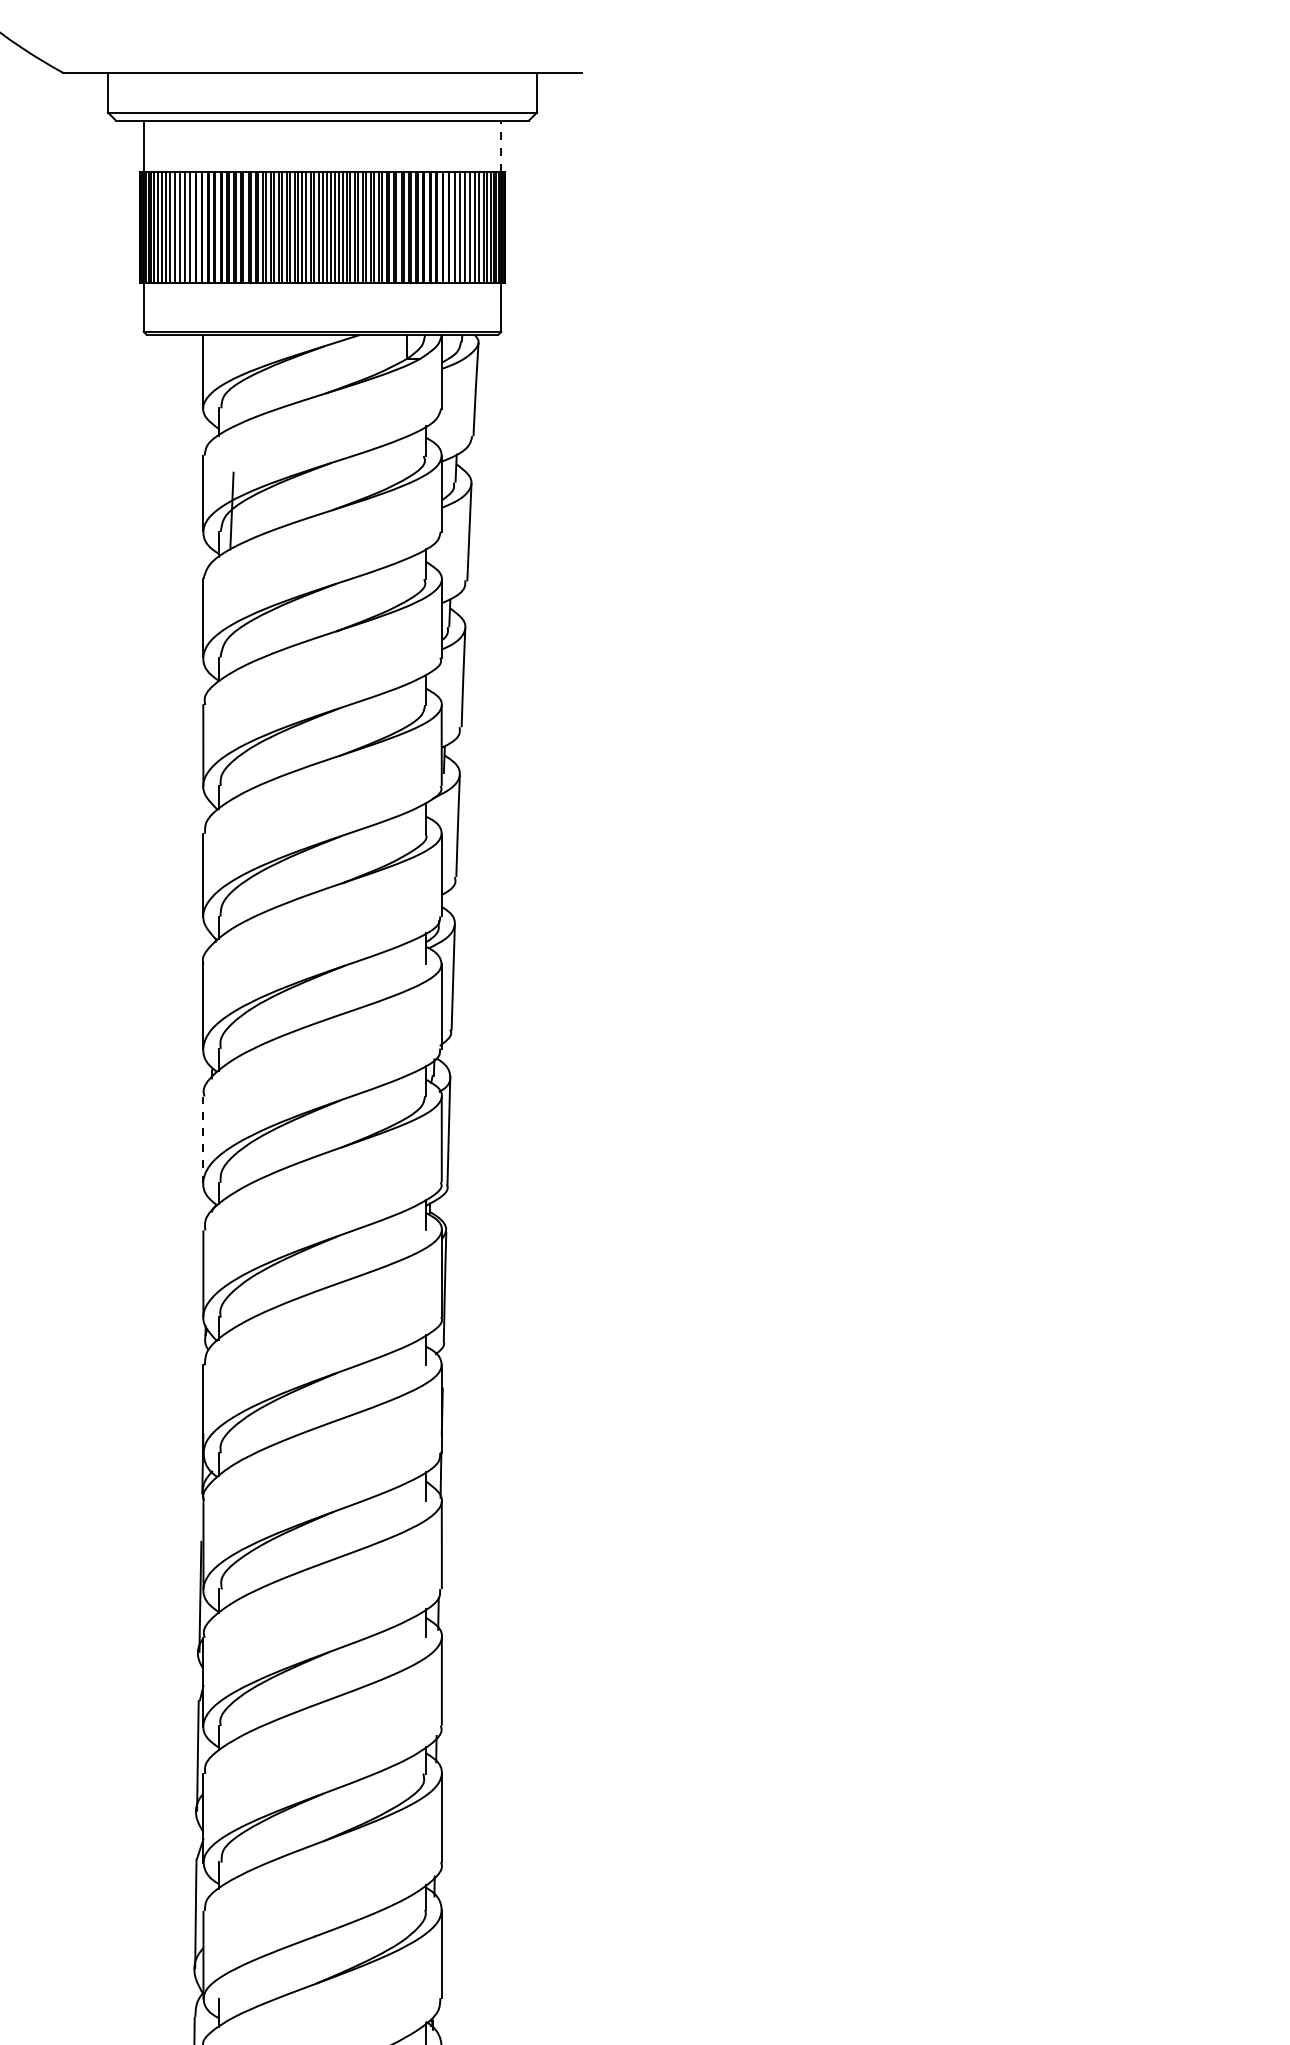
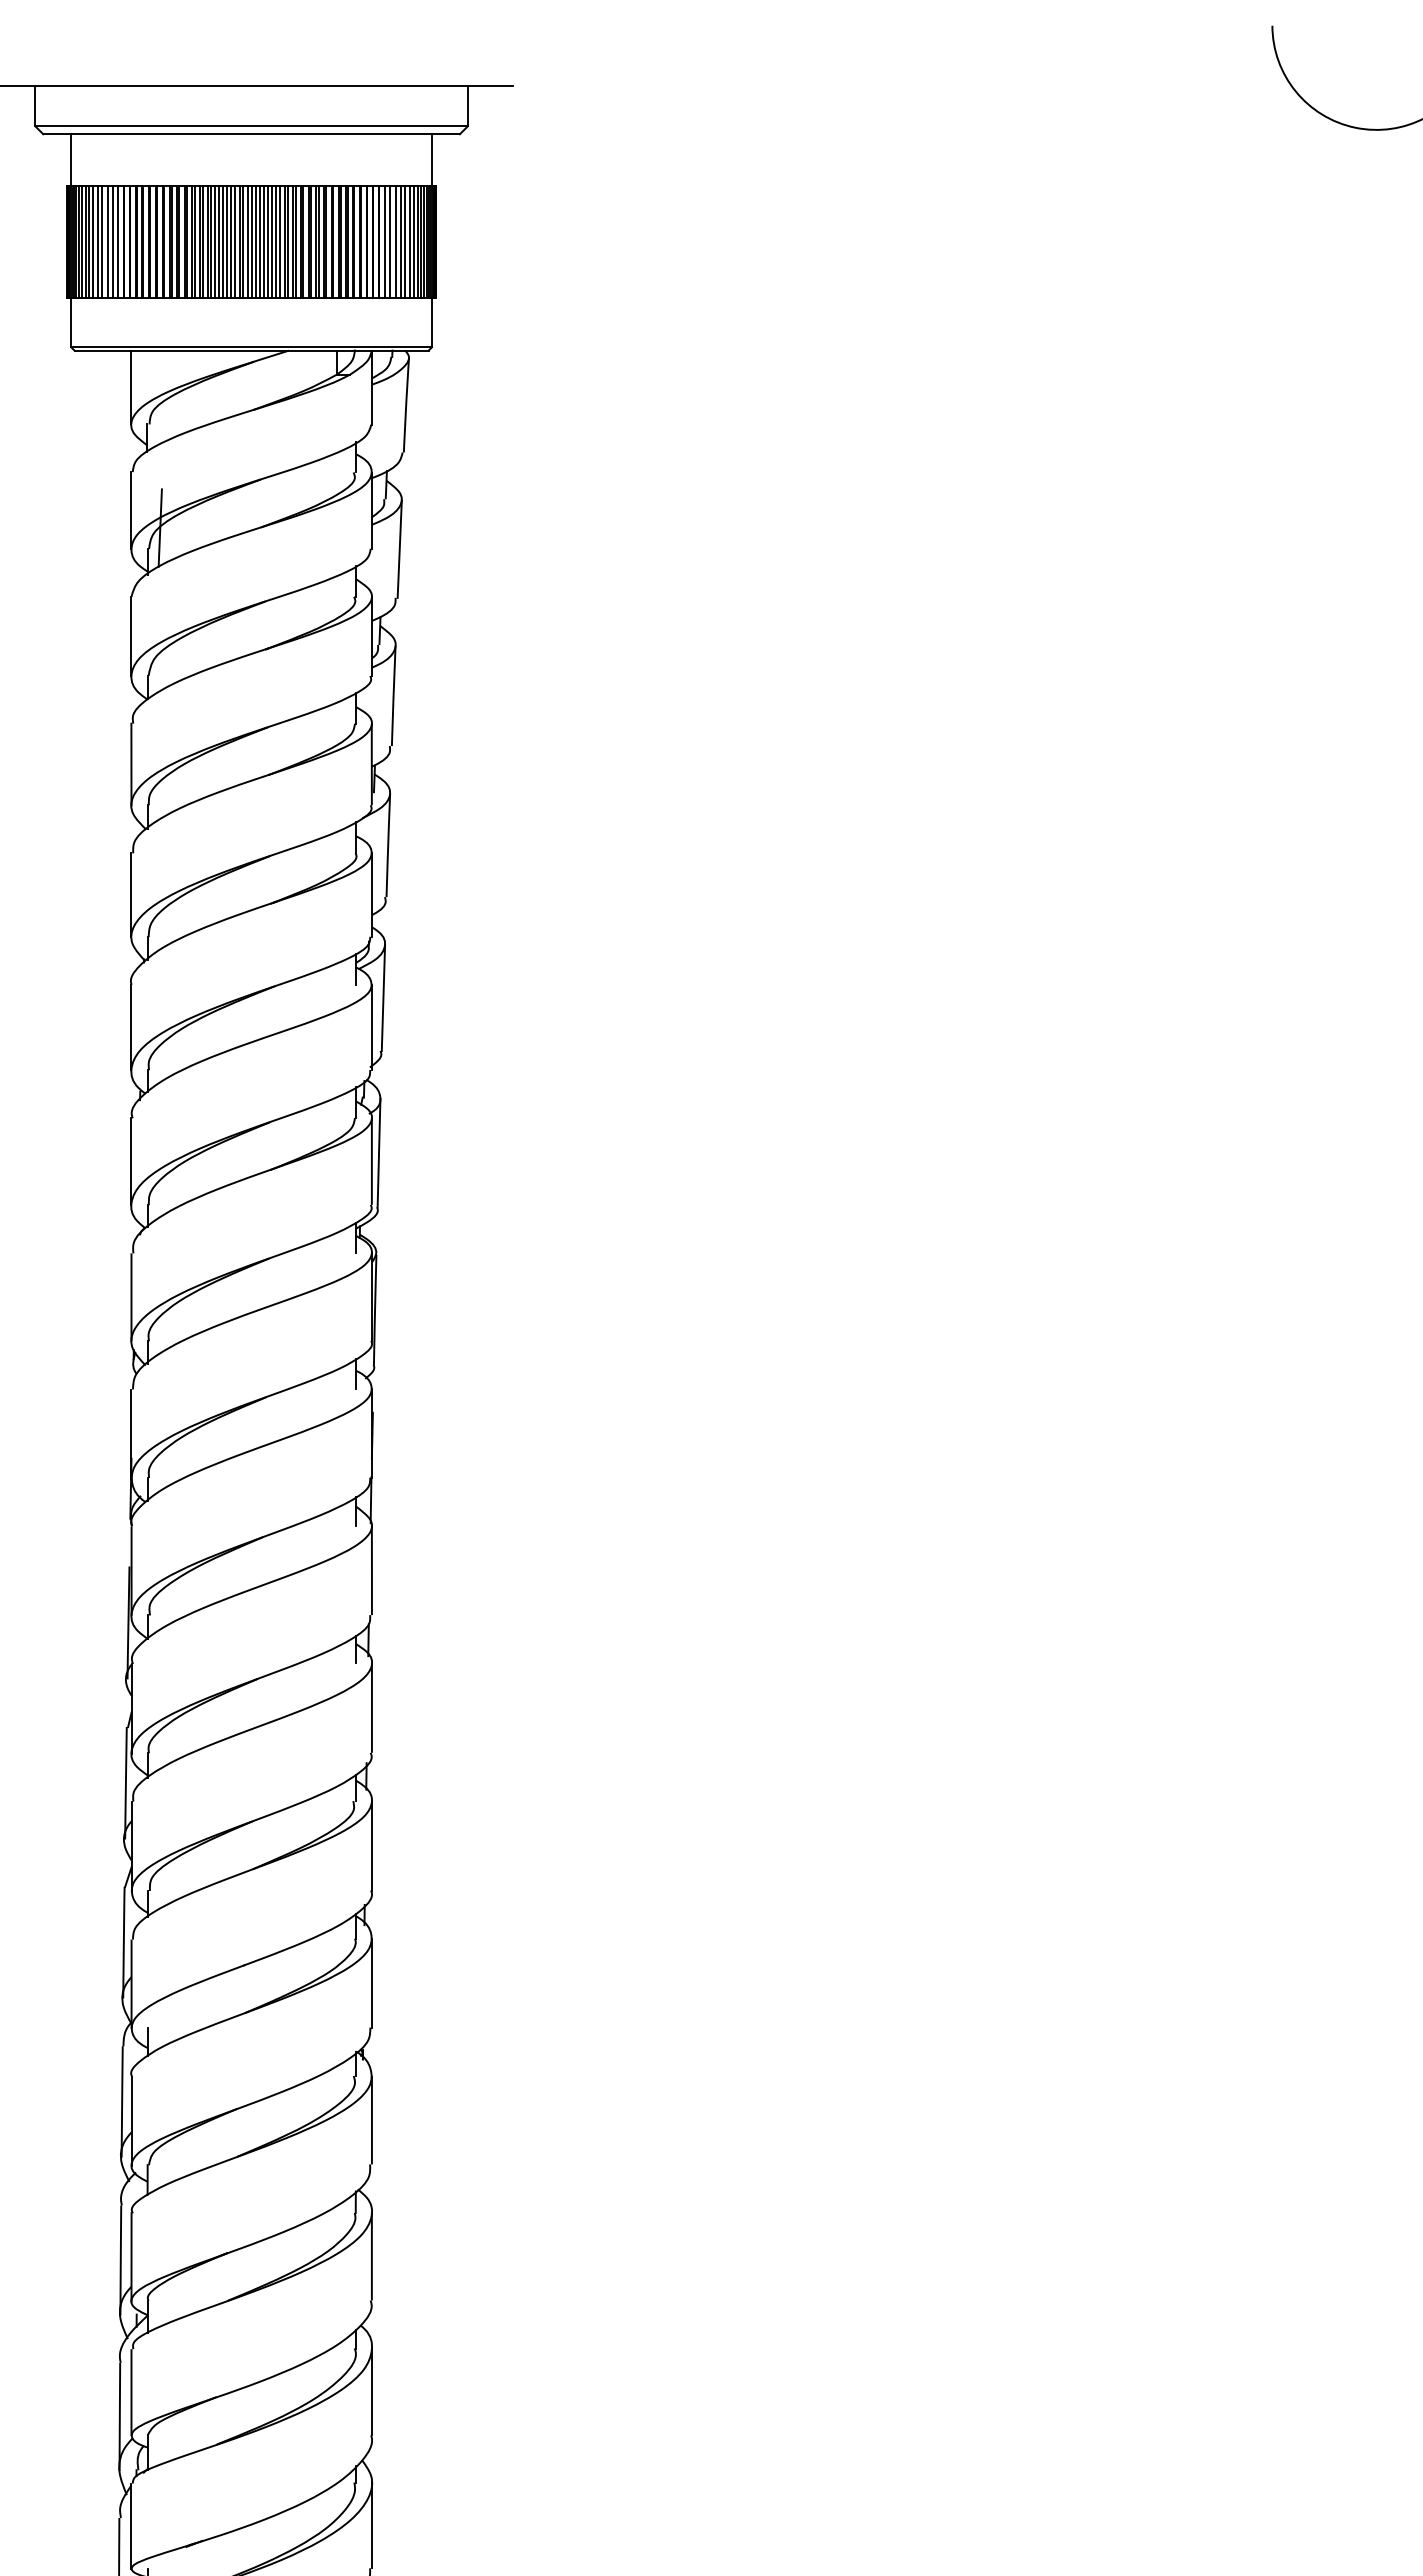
line: (500, 145) -> (431, 159), dashed -> solid
line: (203, 1140) -> (131, 1162), dashed -> solid

